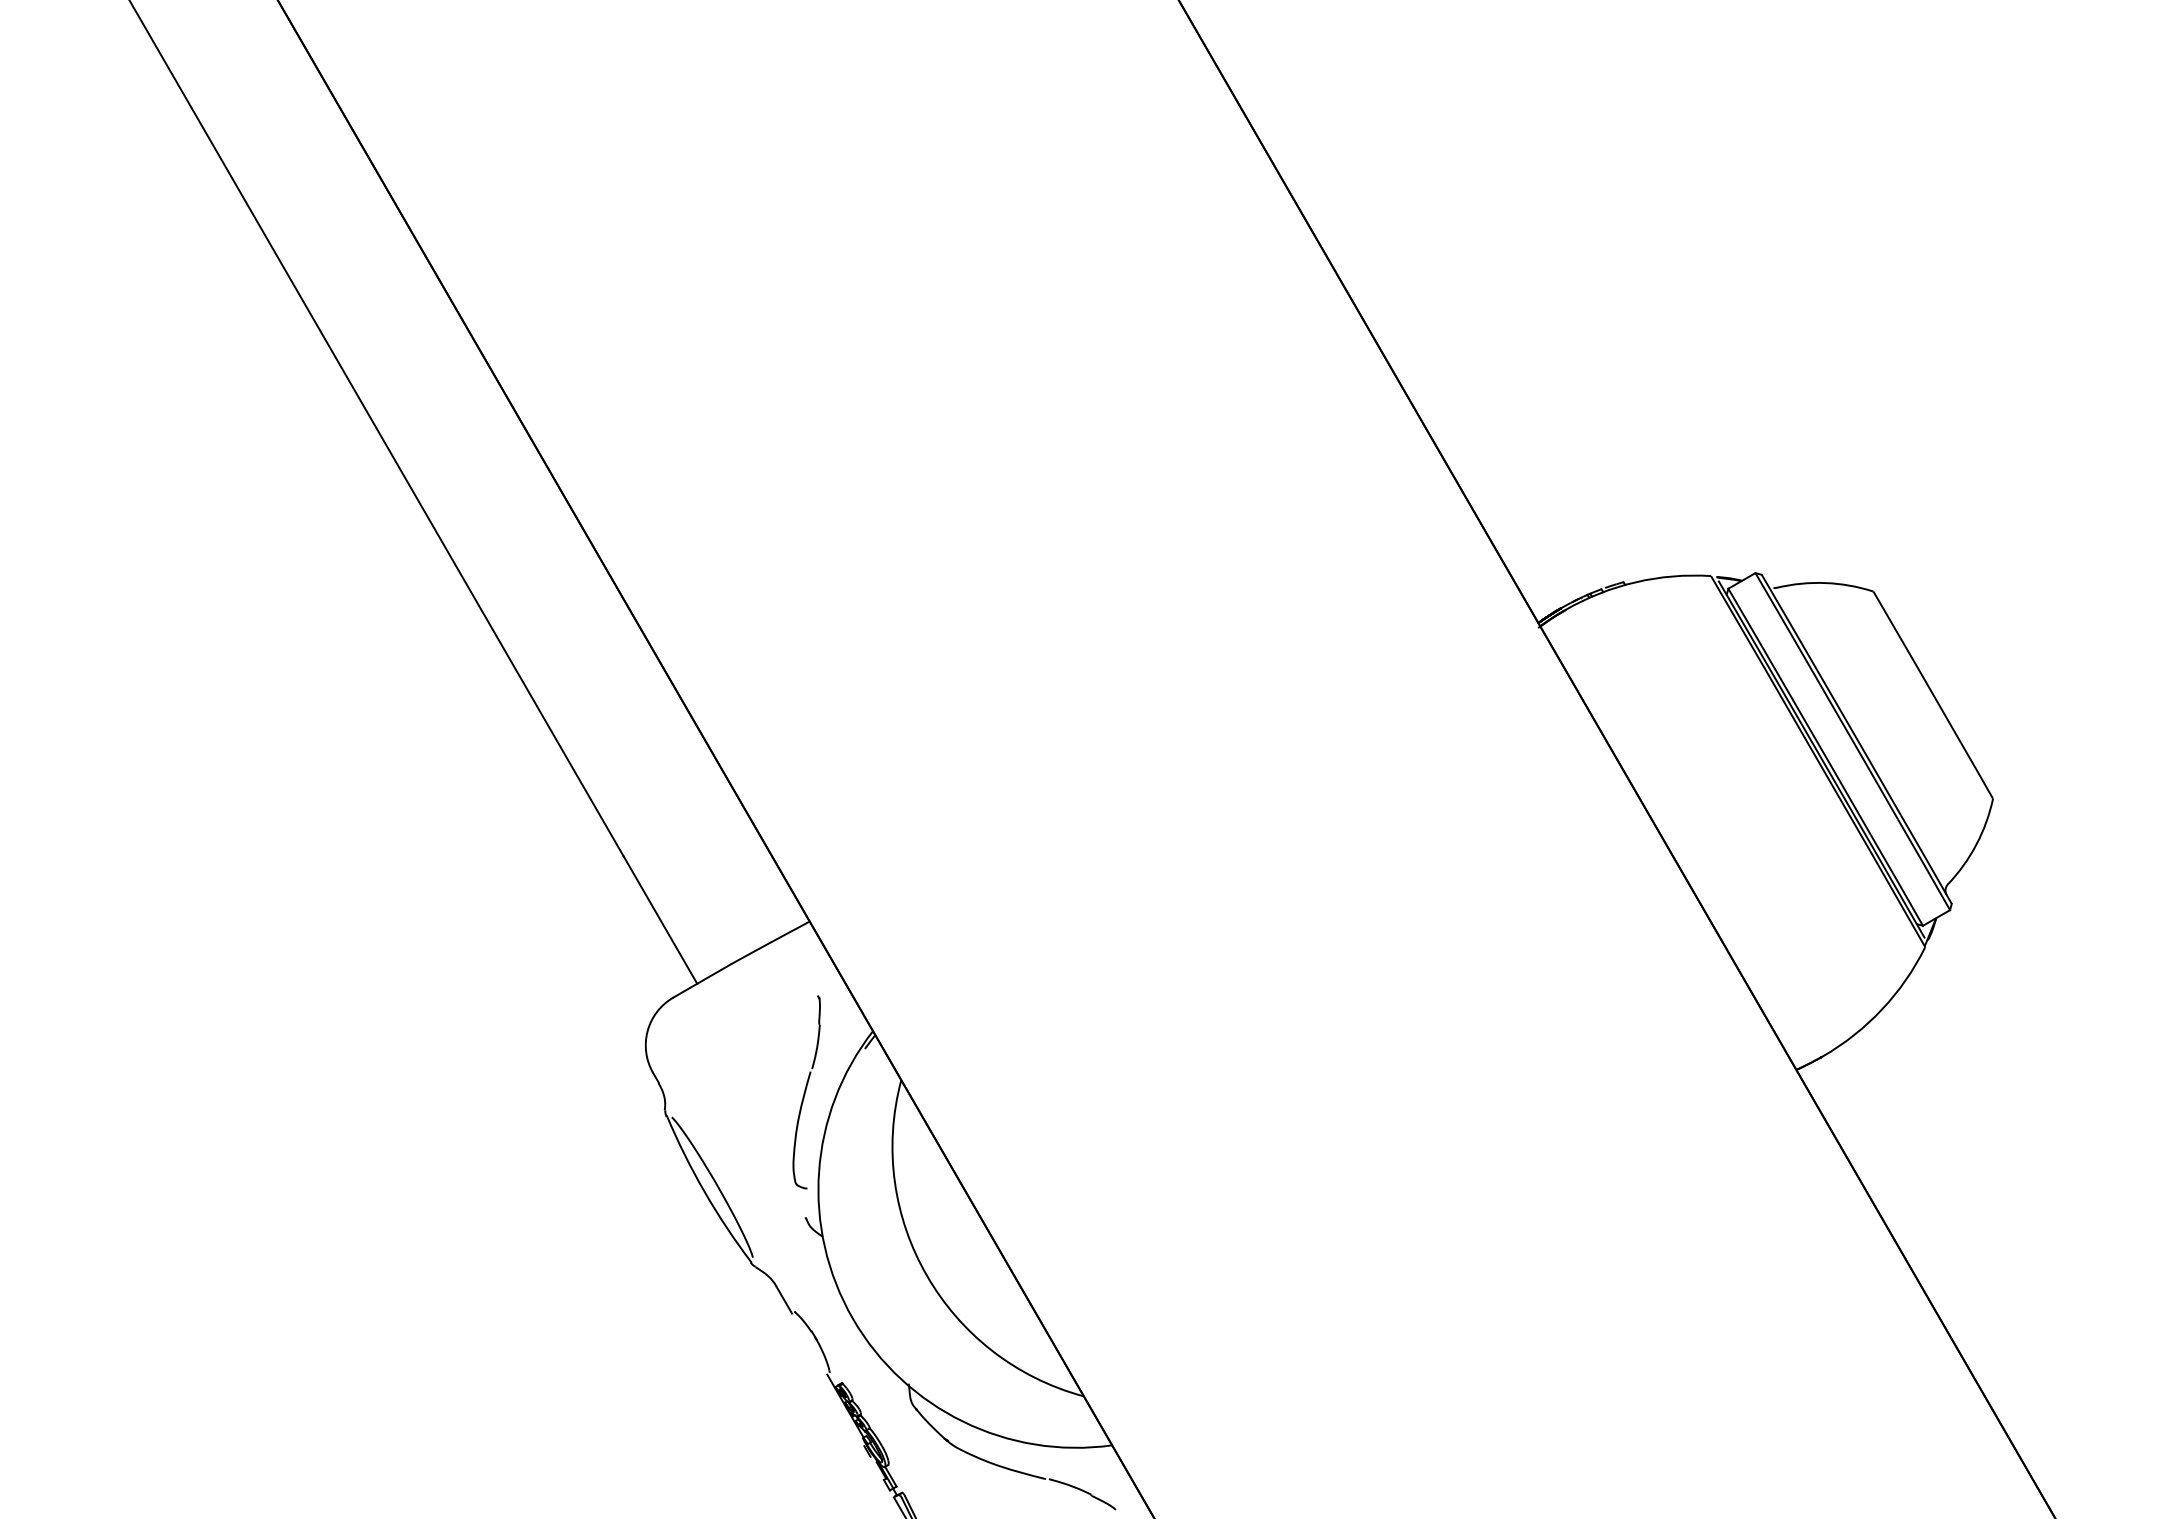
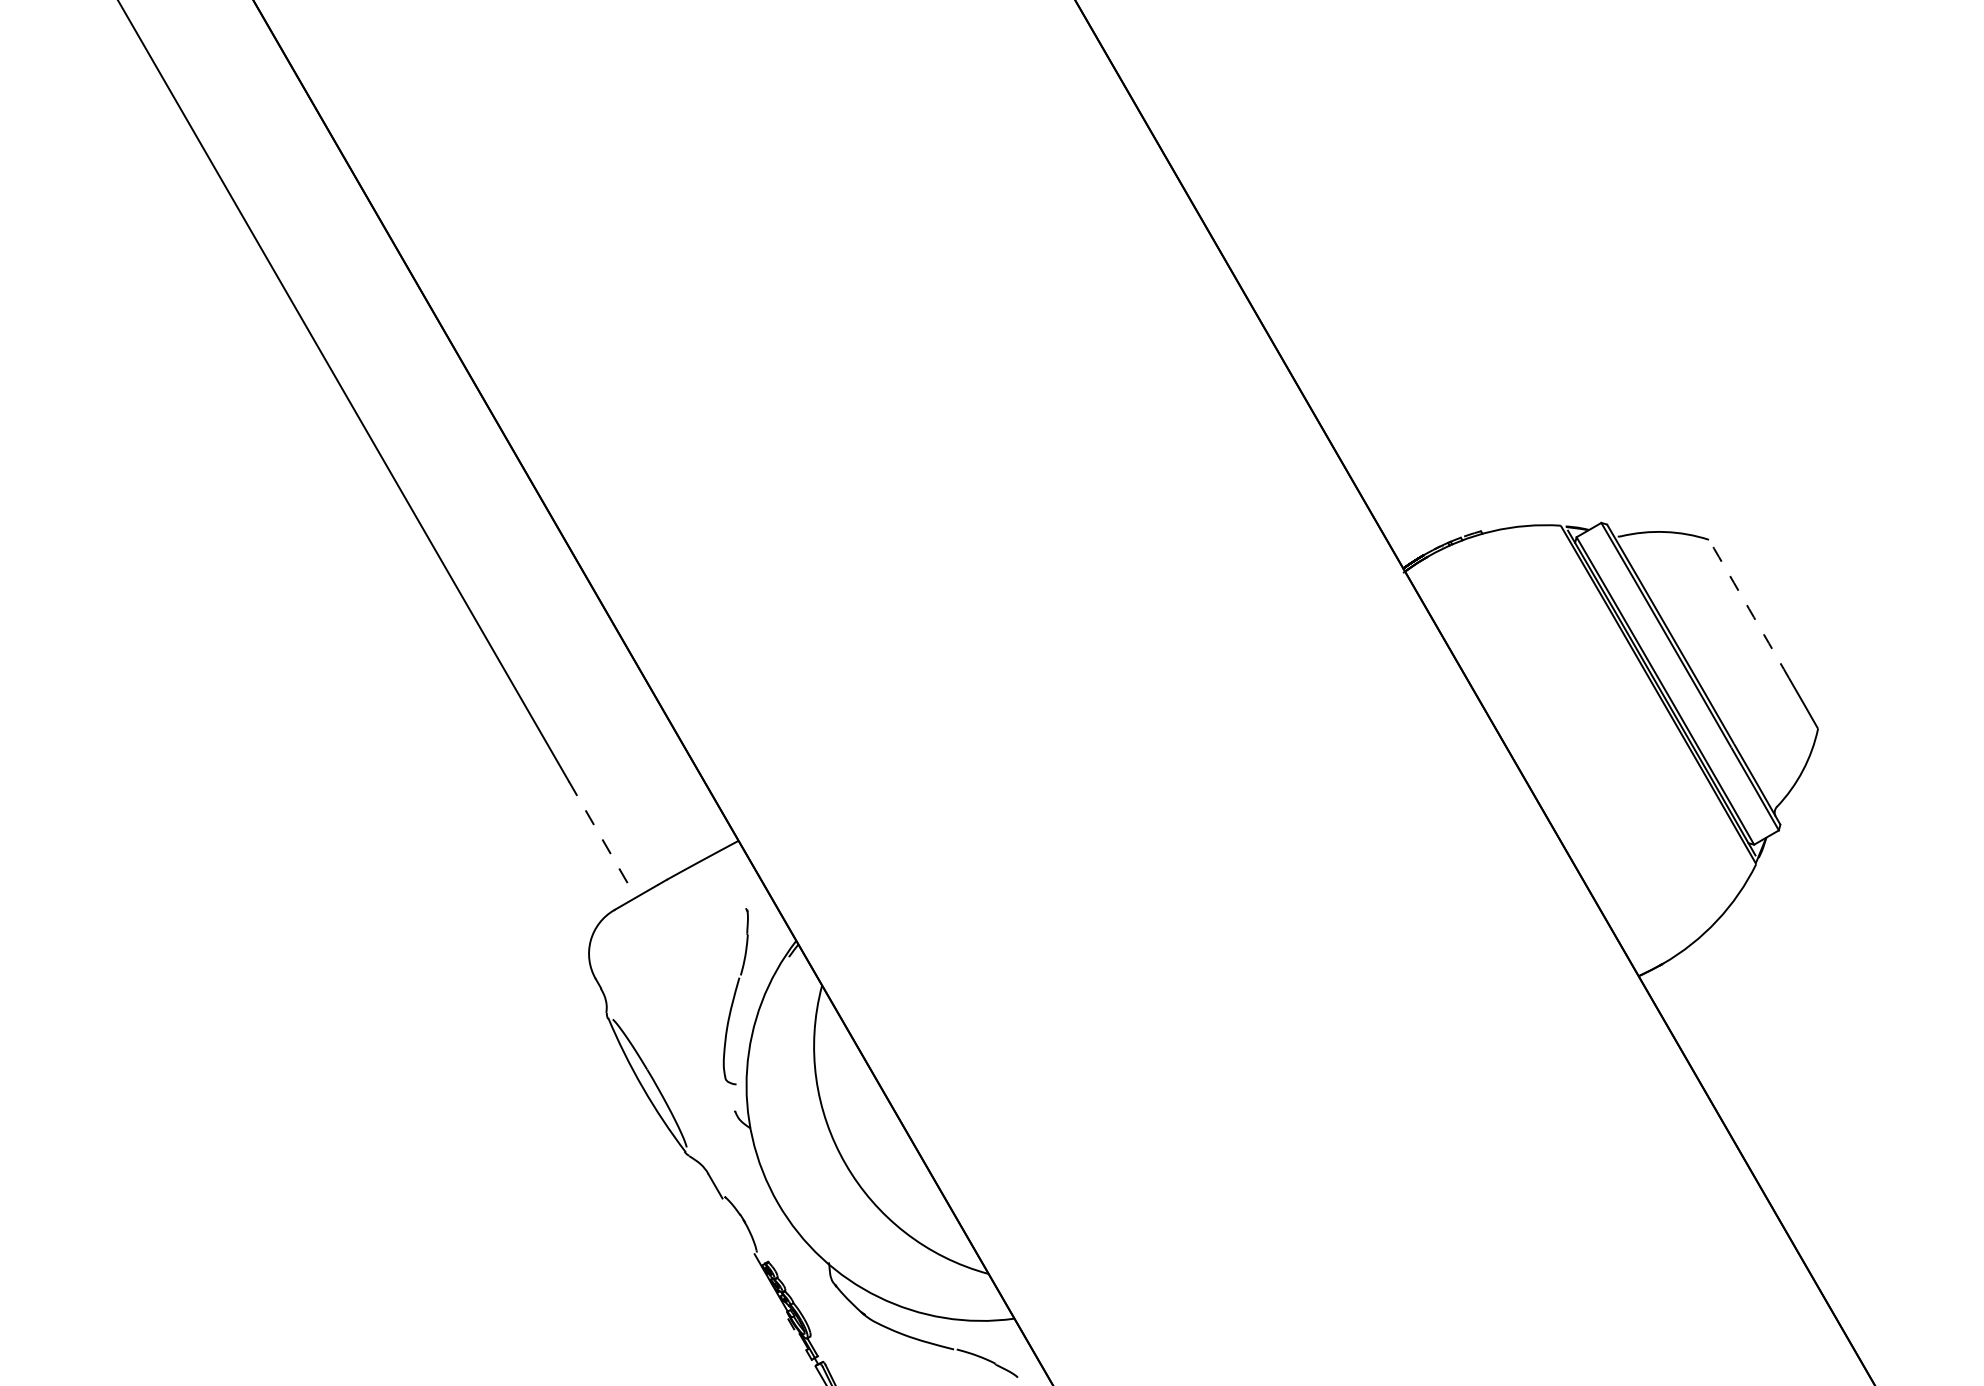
arc: (1917, 666) -> (1749, 608), solid -> dashed
line: (660, 920) -> (602, 839), solid -> dashed

